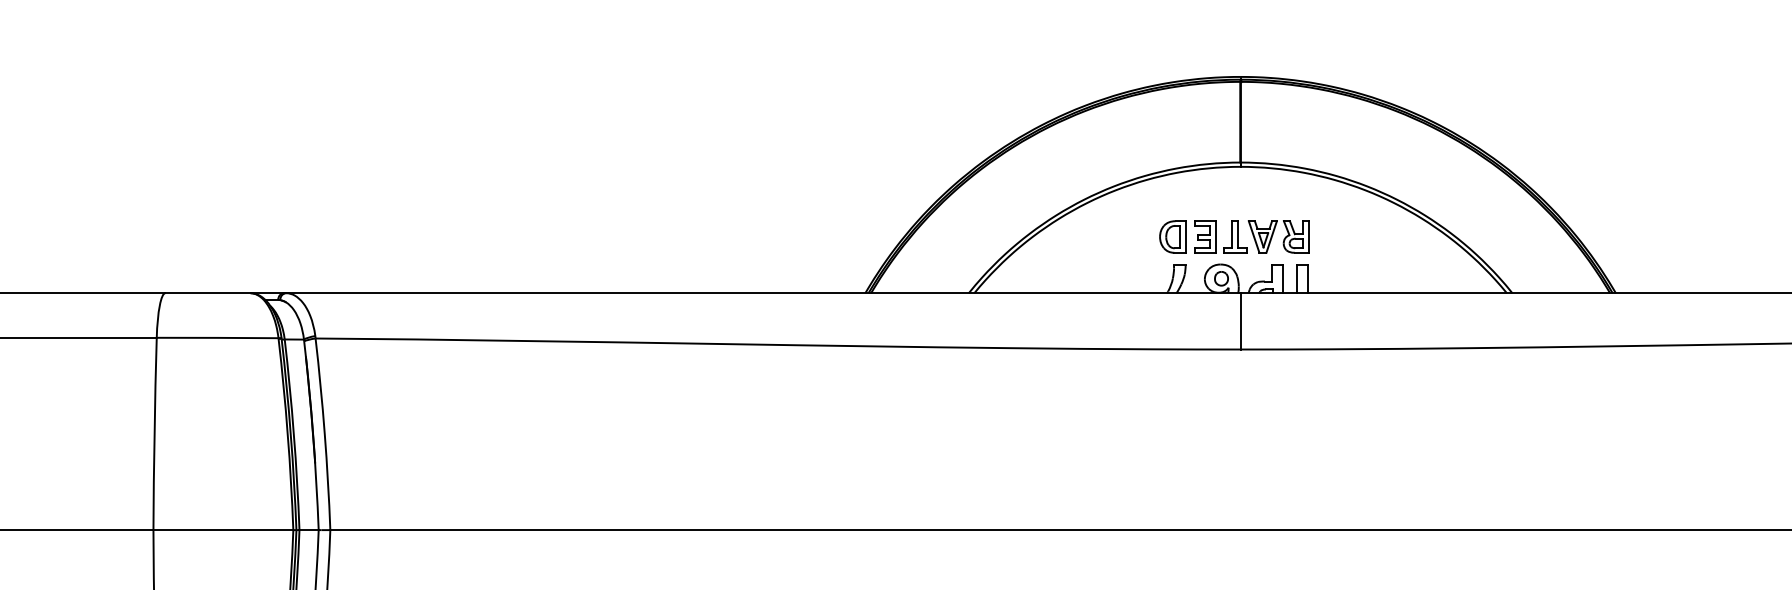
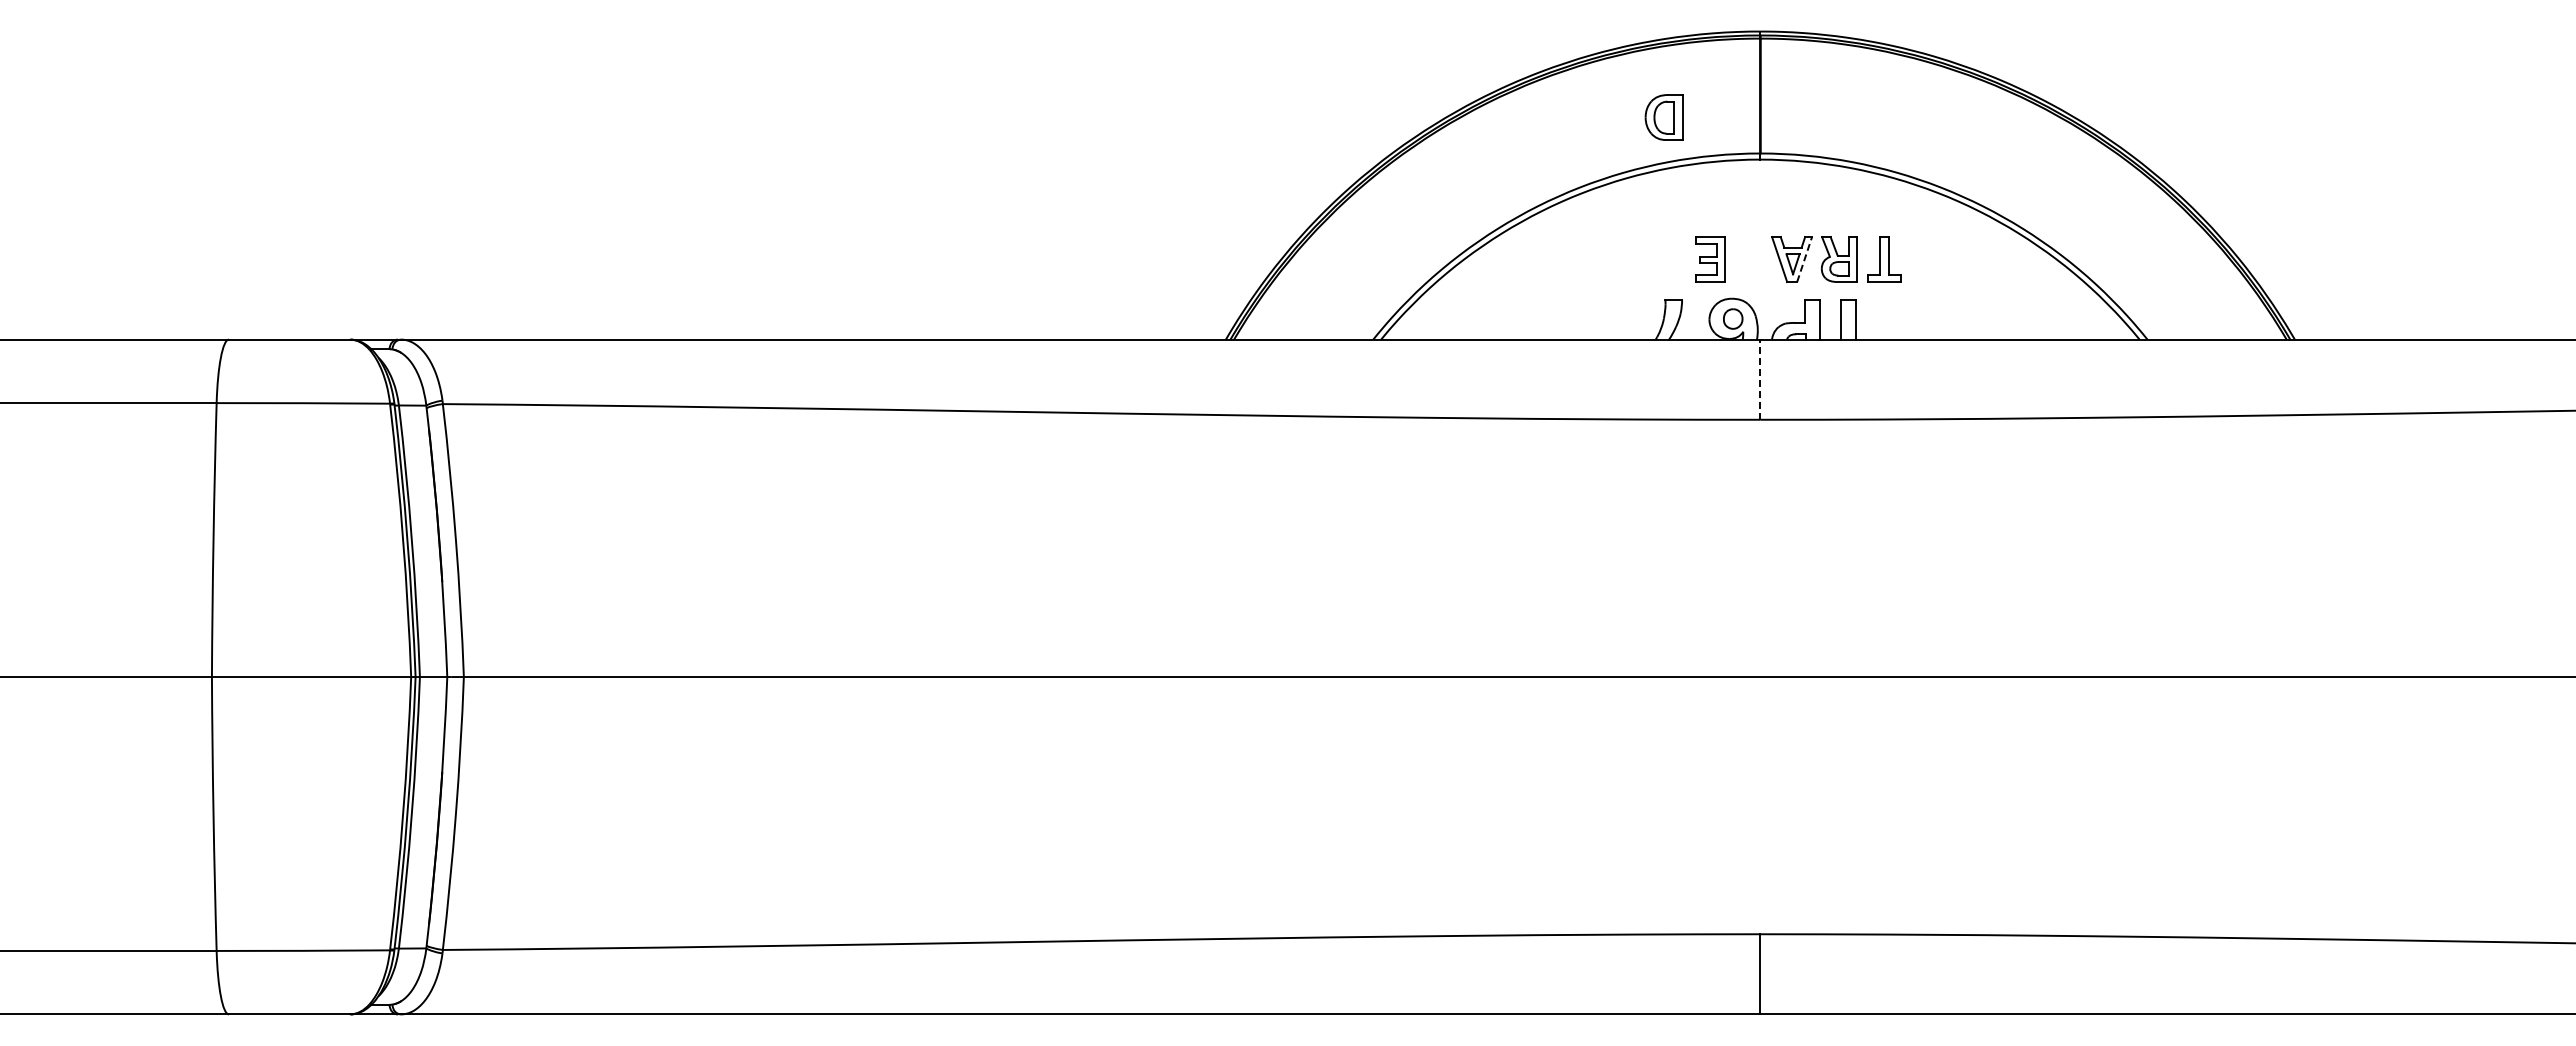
part: (1172, 236) -> (1663, 117), moved
part: (1235, 236) -> (1884, 259), moved
line: (1271, 236) -> (1804, 259), solid -> dashed
line: (1240, 321) -> (1760, 379), solid -> dashed

